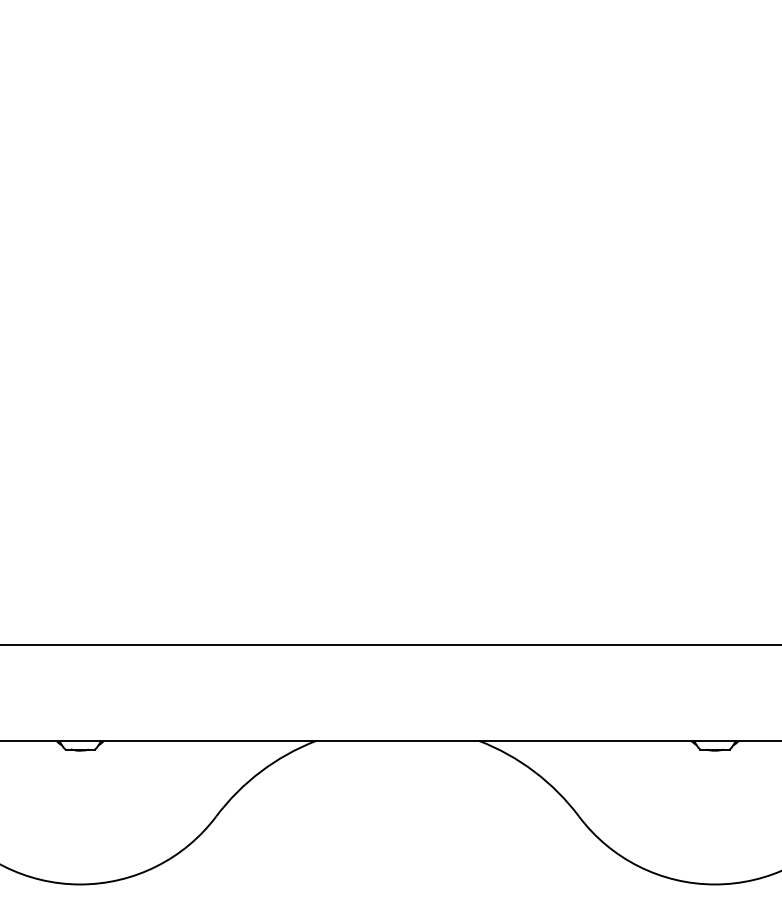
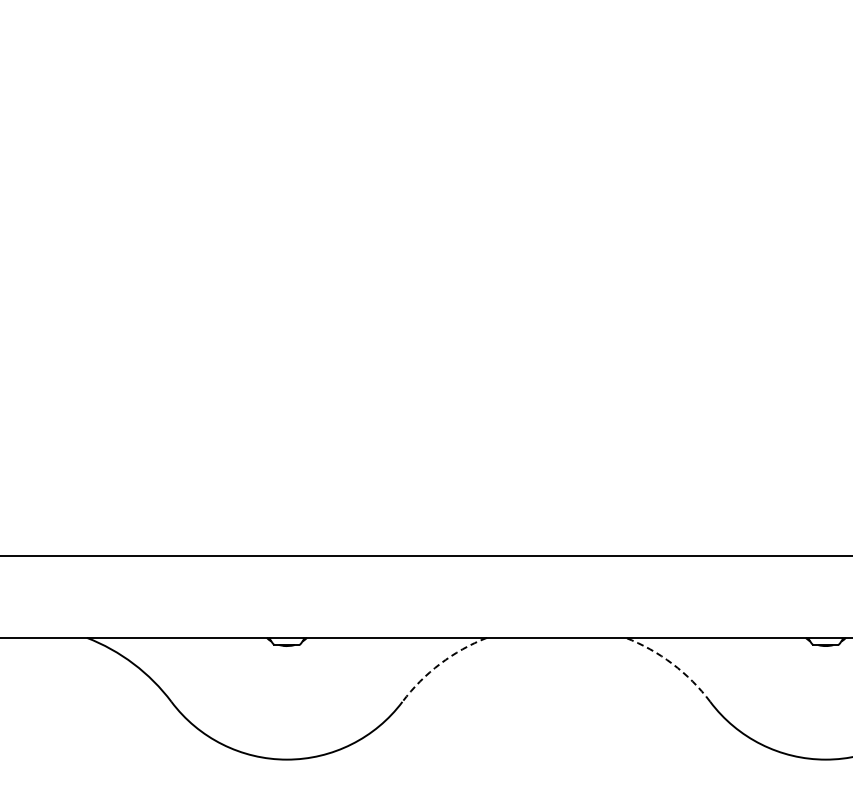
arc: (261, 771) -> (440, 663), solid -> dashed
arc: (534, 771) -> (672, 663), solid -> dashed

